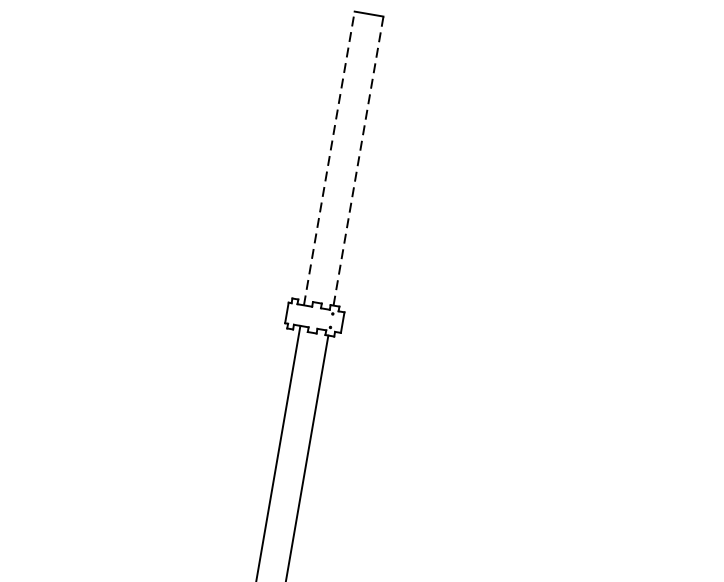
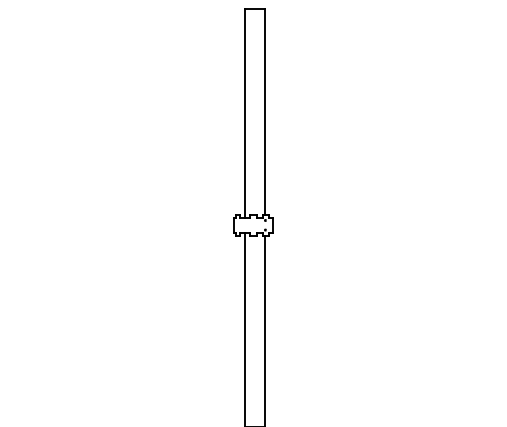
line: (329, 158) -> (244, 113), dashed -> solid
line: (357, 161) -> (264, 112), dashed -> solid

